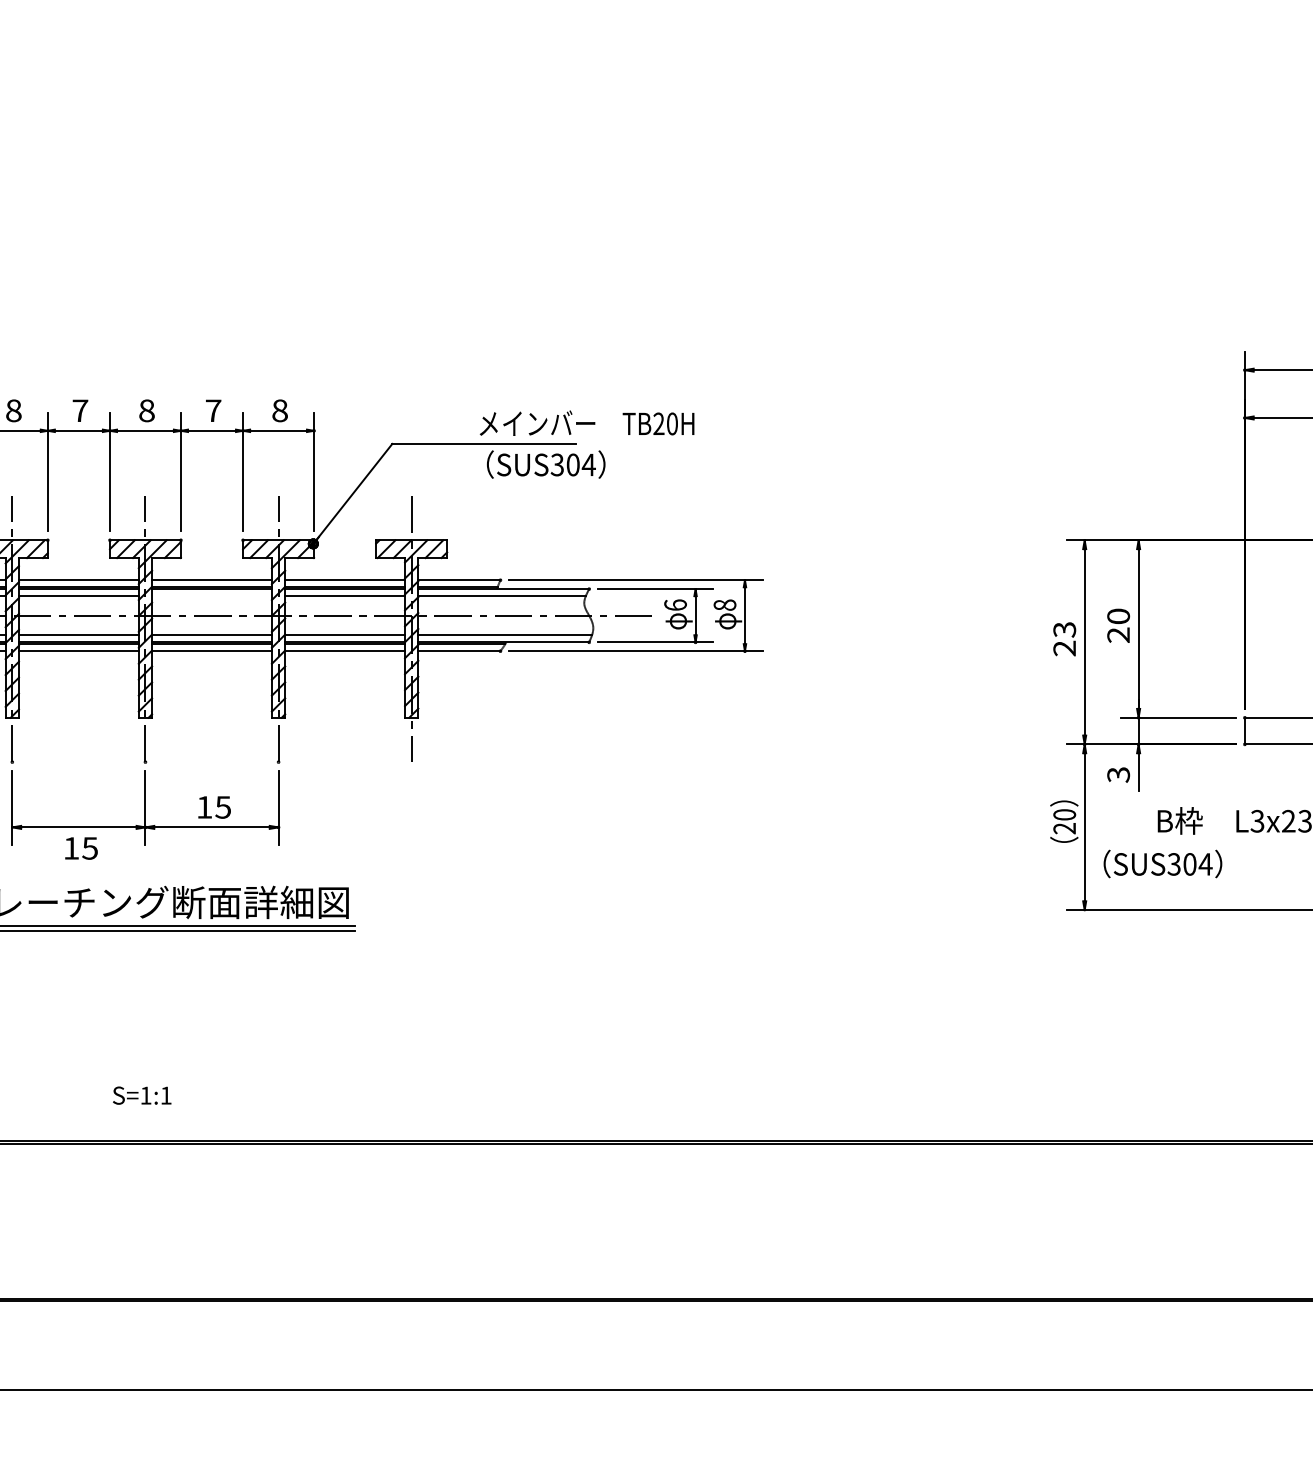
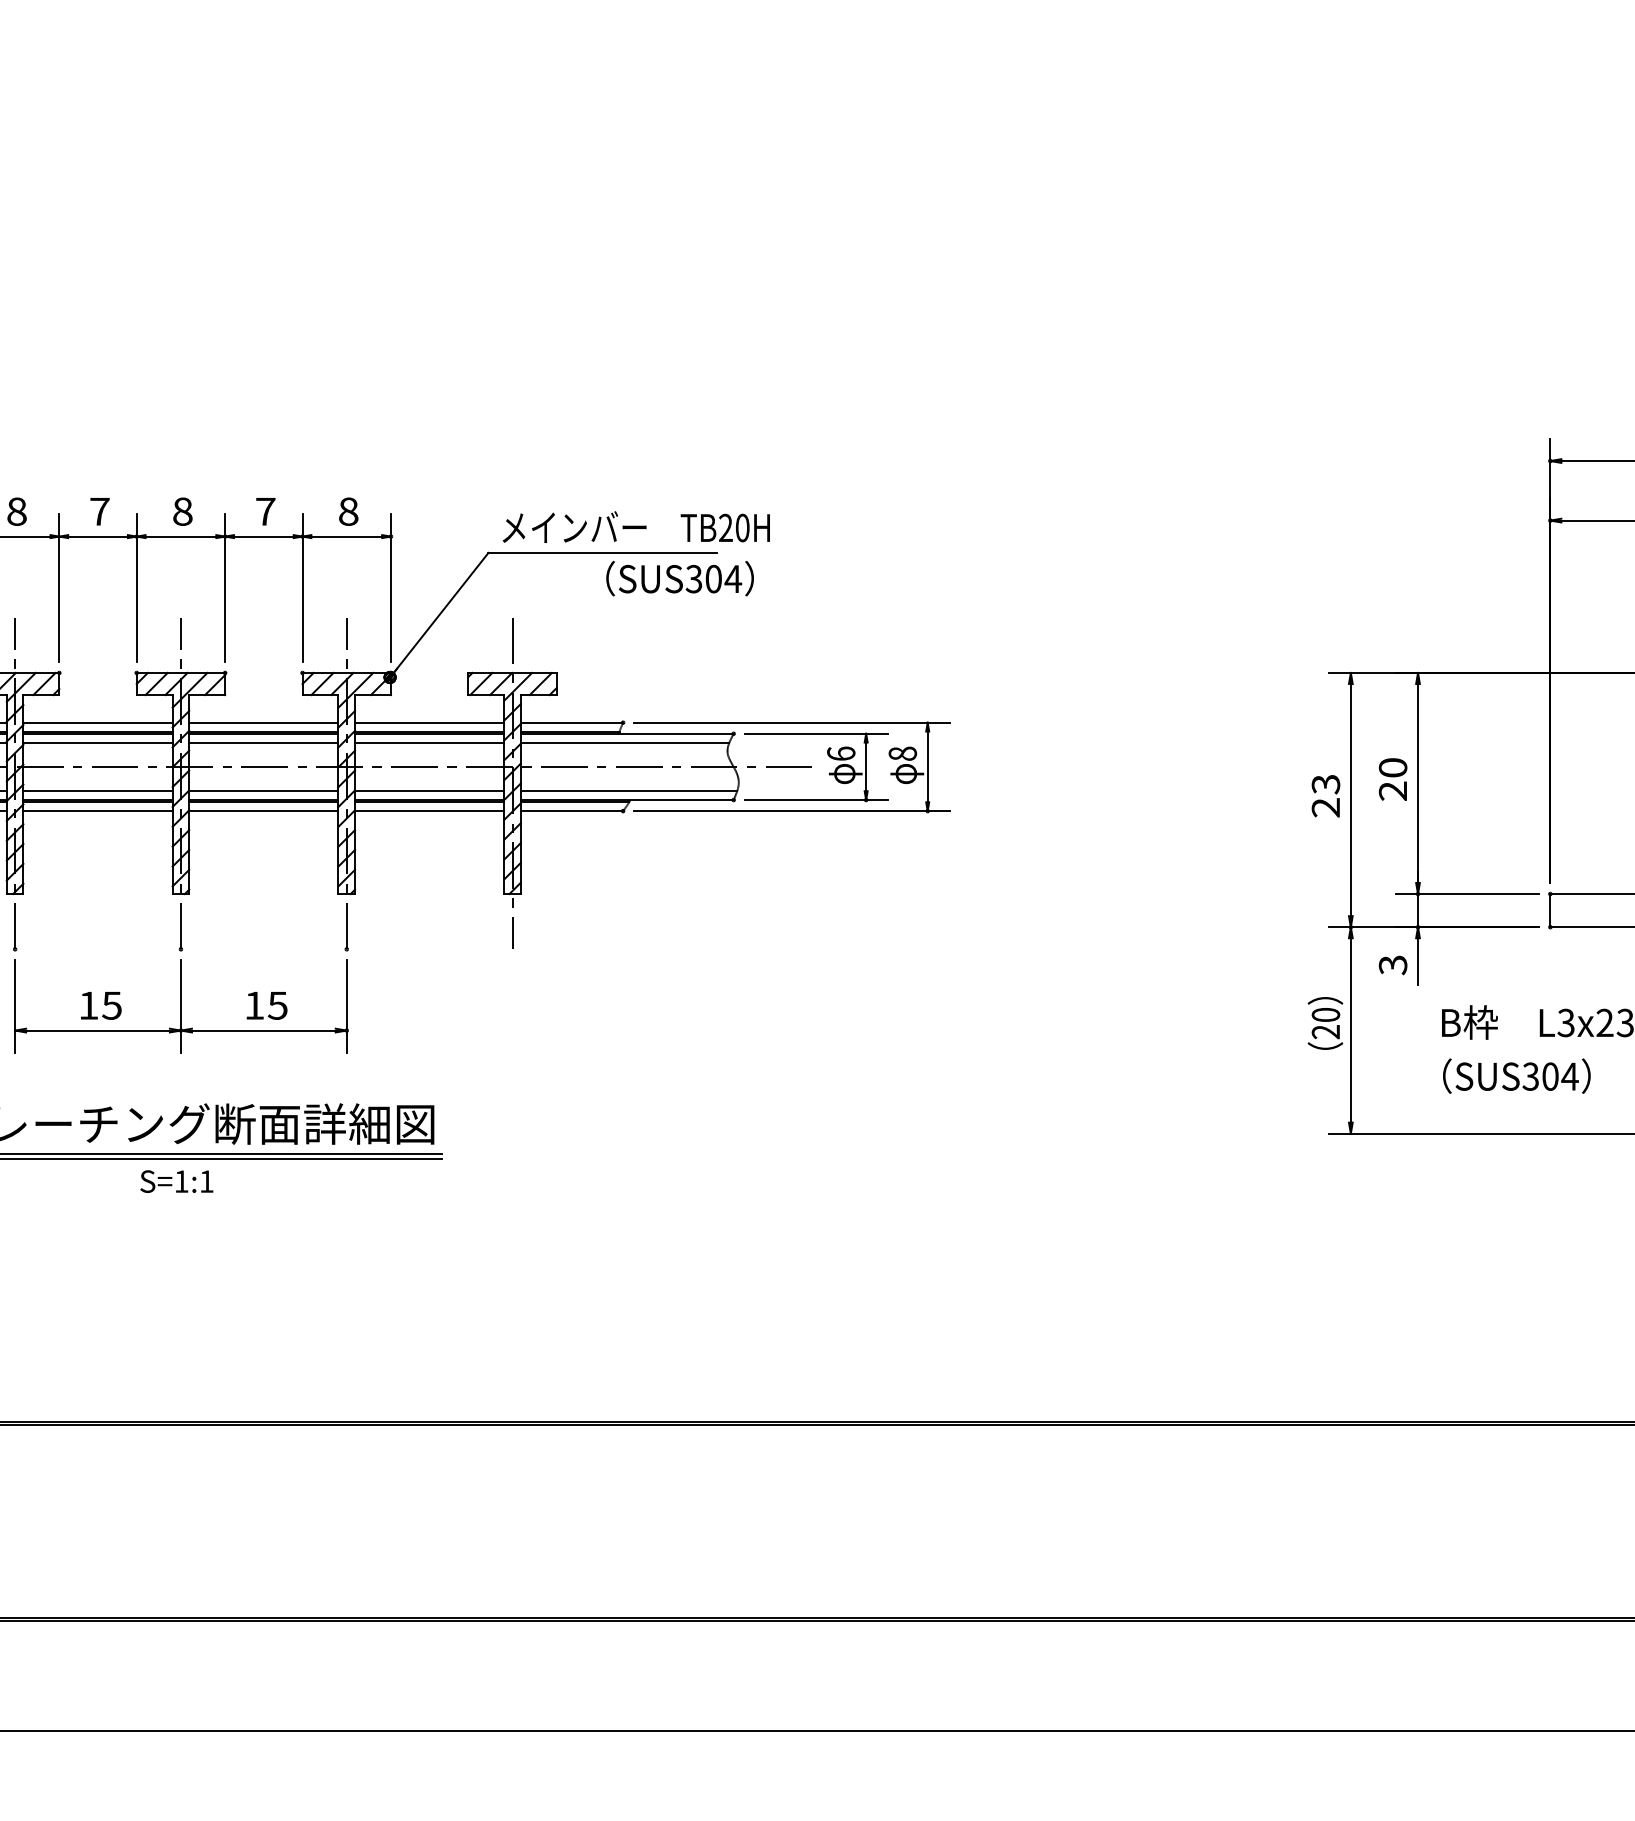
text: (586, 422) -> (635, 526), moved
line: (211, 596) -> (263, 742), added
text: (81, 848) -> (101, 1005), moved
text: (1162, 863) -> (1516, 1075), moved
text: (142, 1095) -> (177, 1181), moved

